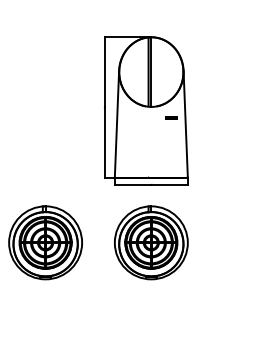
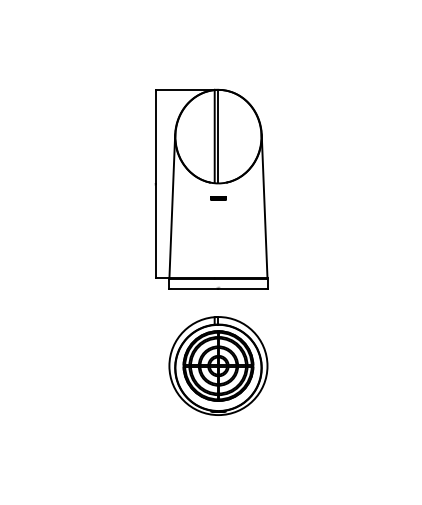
part: (171, 118) -> (218, 198), moved
part: (45, 242) -> (76, 365), removed

